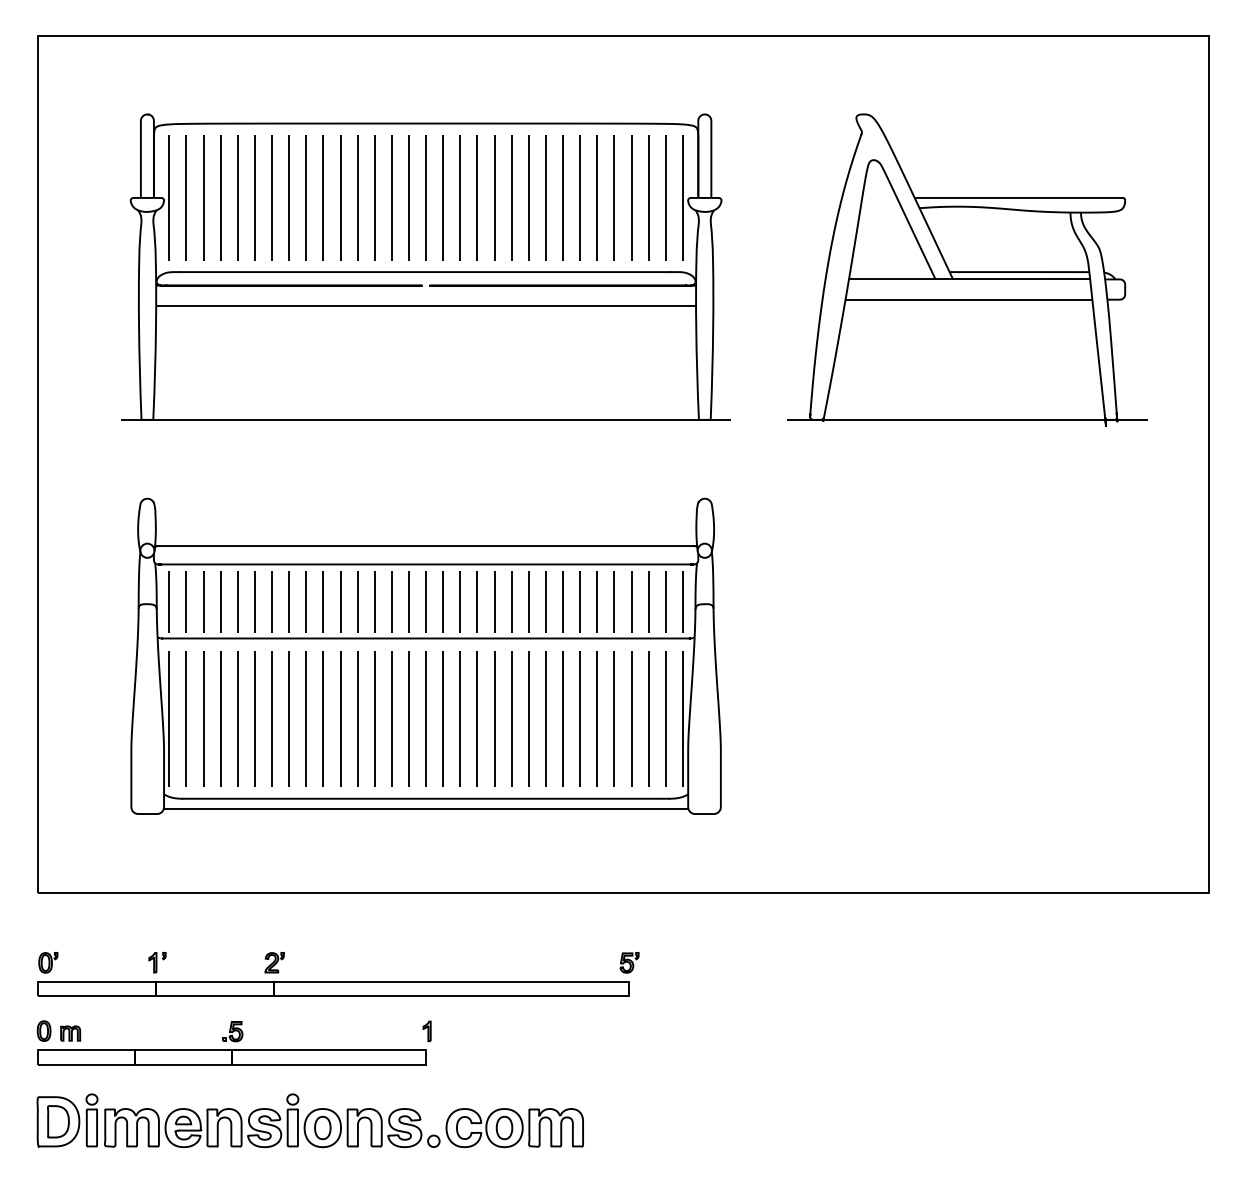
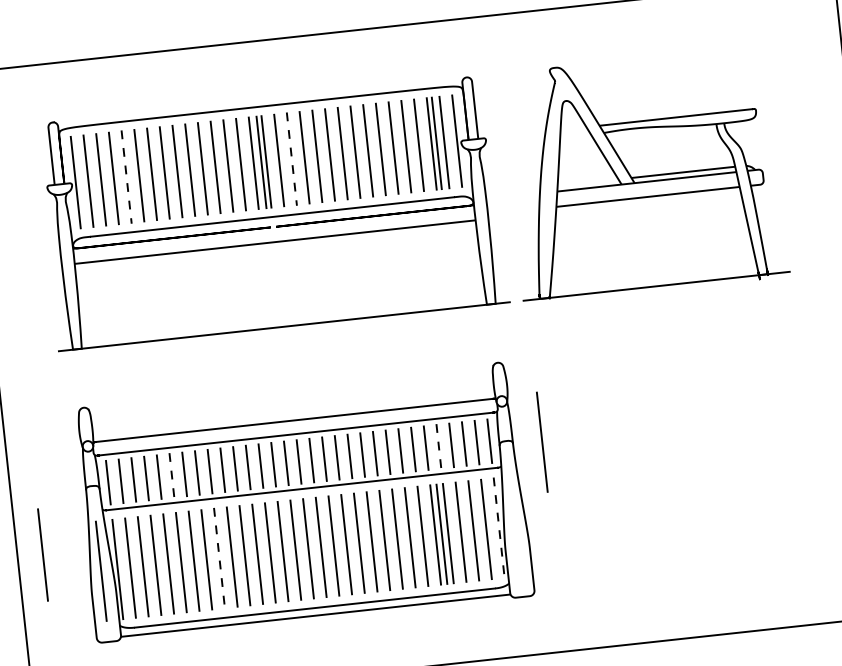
line: (237, 197) -> (126, 176), solid -> dashed
line: (418, 197) -> (260, 162), added
line: (460, 197) -> (291, 158), solid -> dashed
line: (655, 197) -> (436, 143), added
part: (967, 269) -> (644, 174), moved
line: (254, 602) -> (171, 476), solid -> dashed
line: (614, 602) -> (438, 447), solid -> dashed
line: (752, 610) -> (542, 441), added
line: (71, 688) -> (42, 554), added
line: (146, 718) -> (100, 571), added
line: (605, 718) -> (441, 533), added
line: (306, 719) -> (219, 558), solid -> dashed
line: (682, 719) -> (498, 528), solid -> dashed

